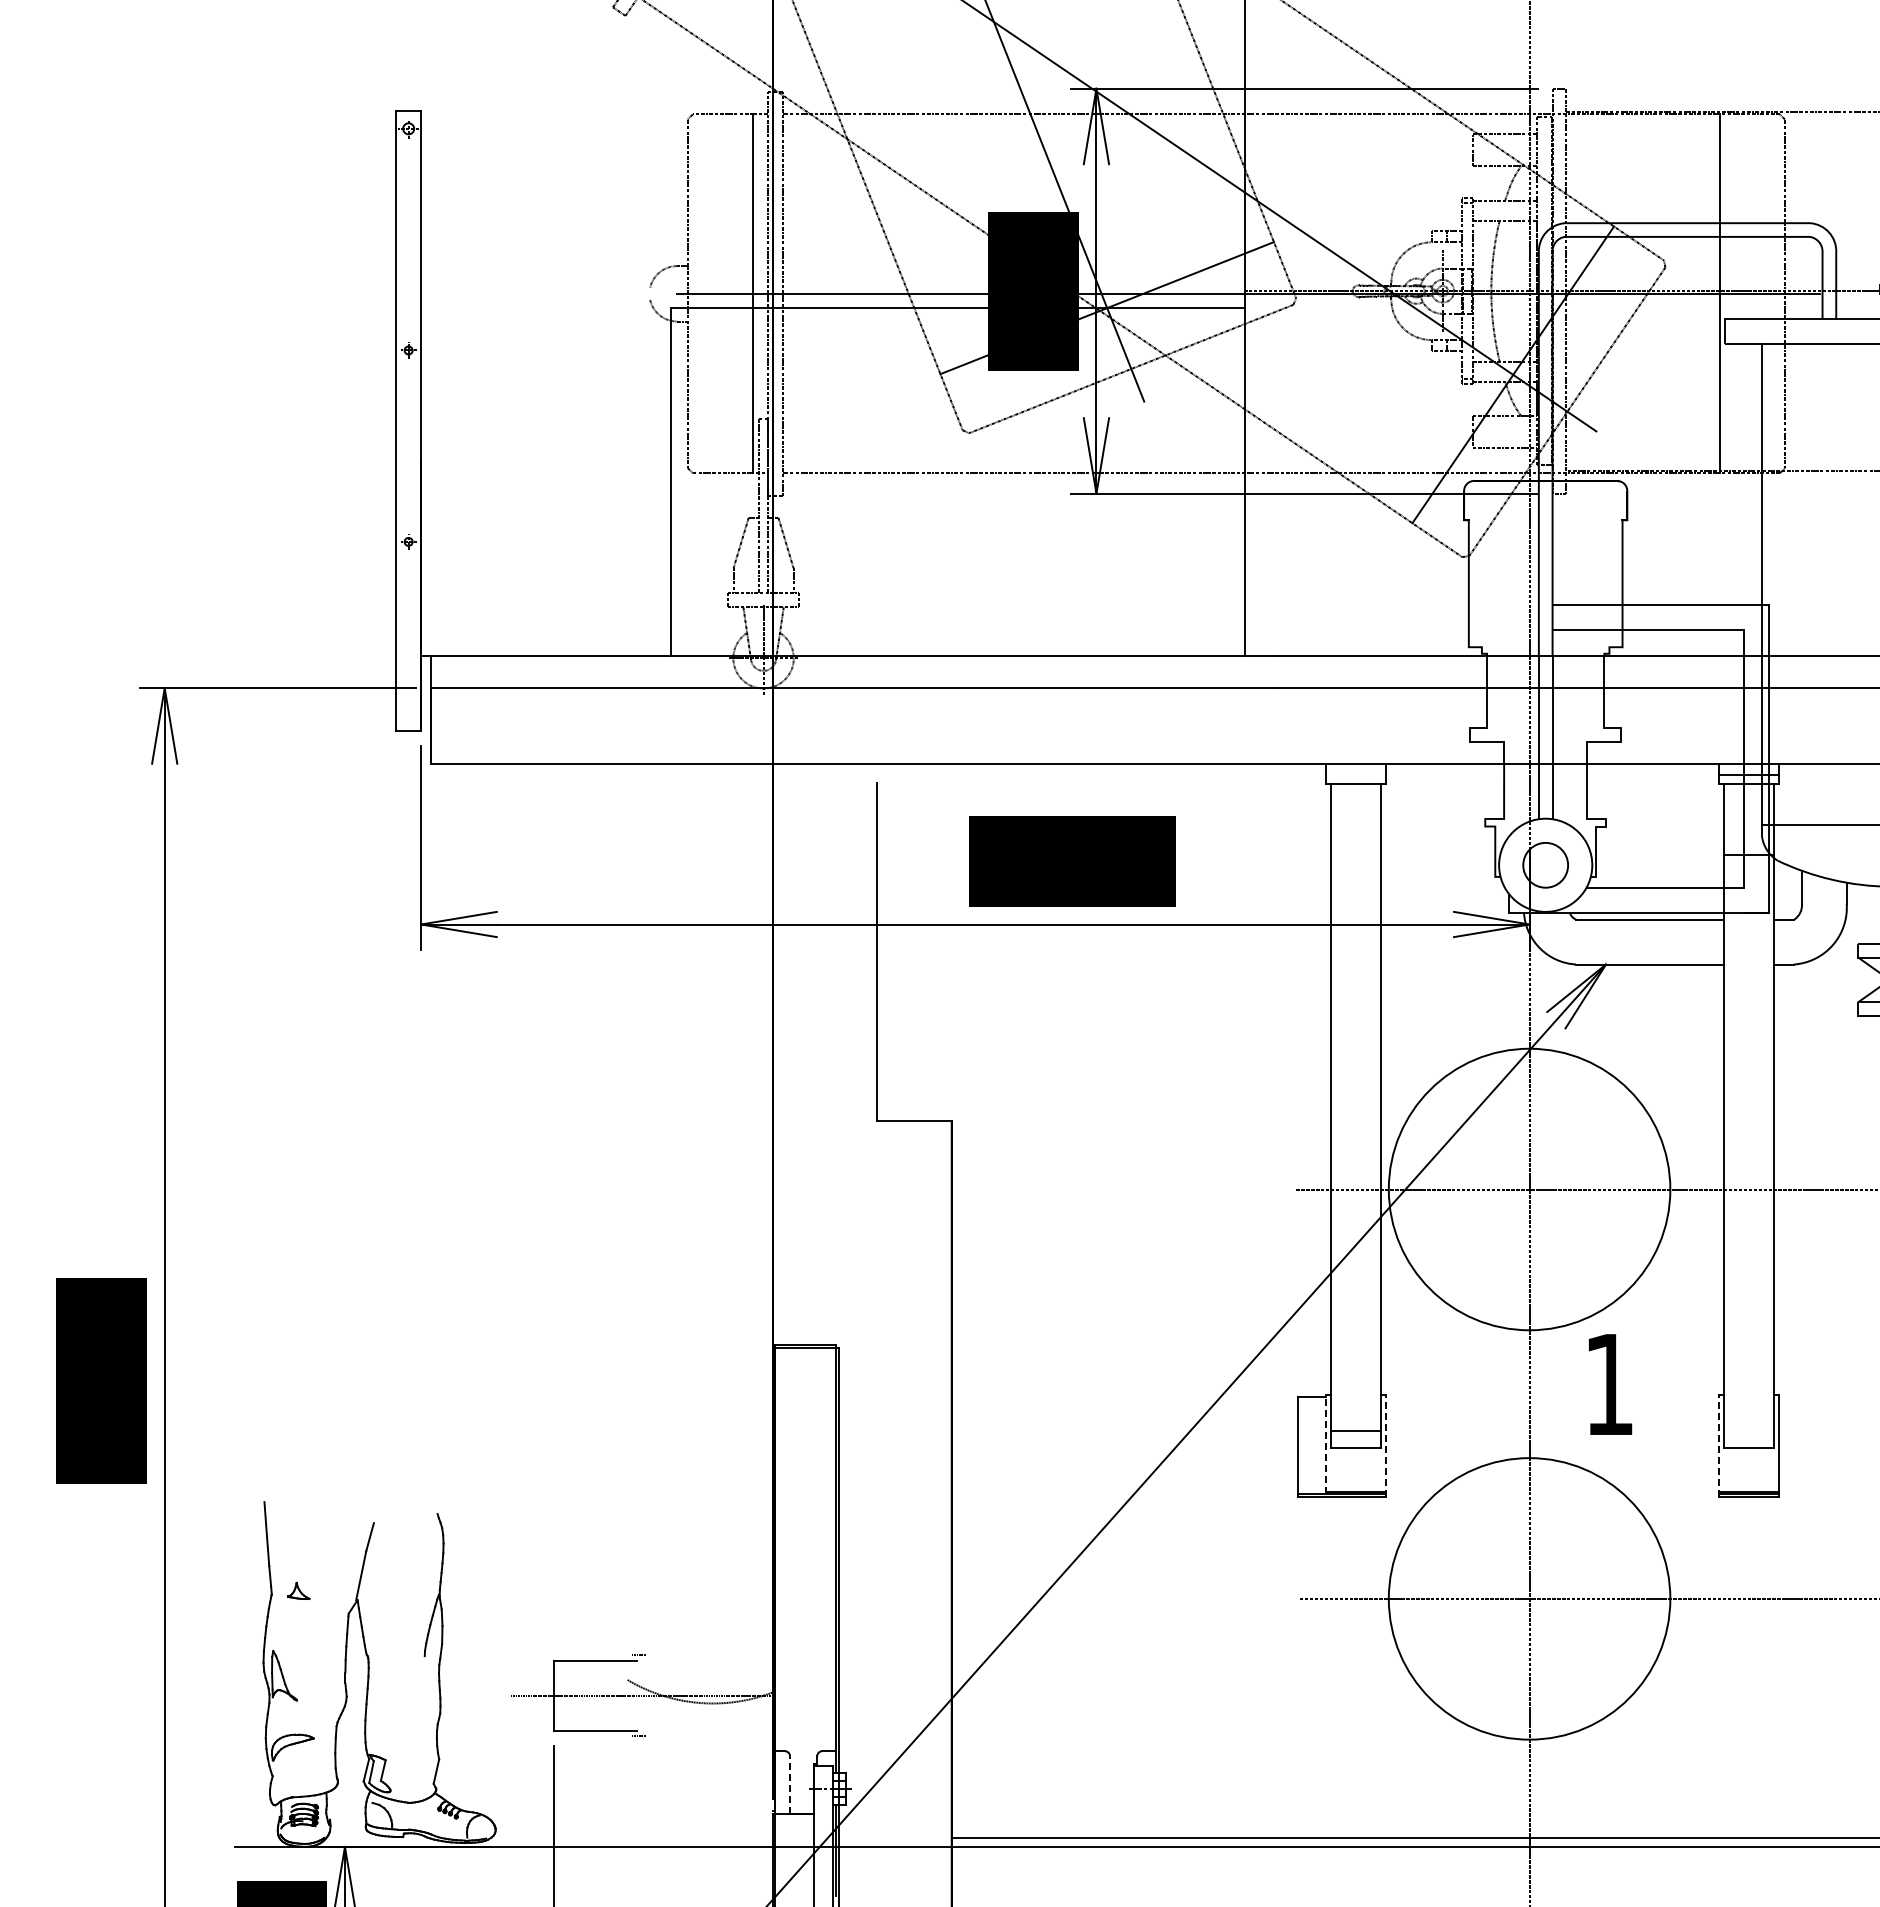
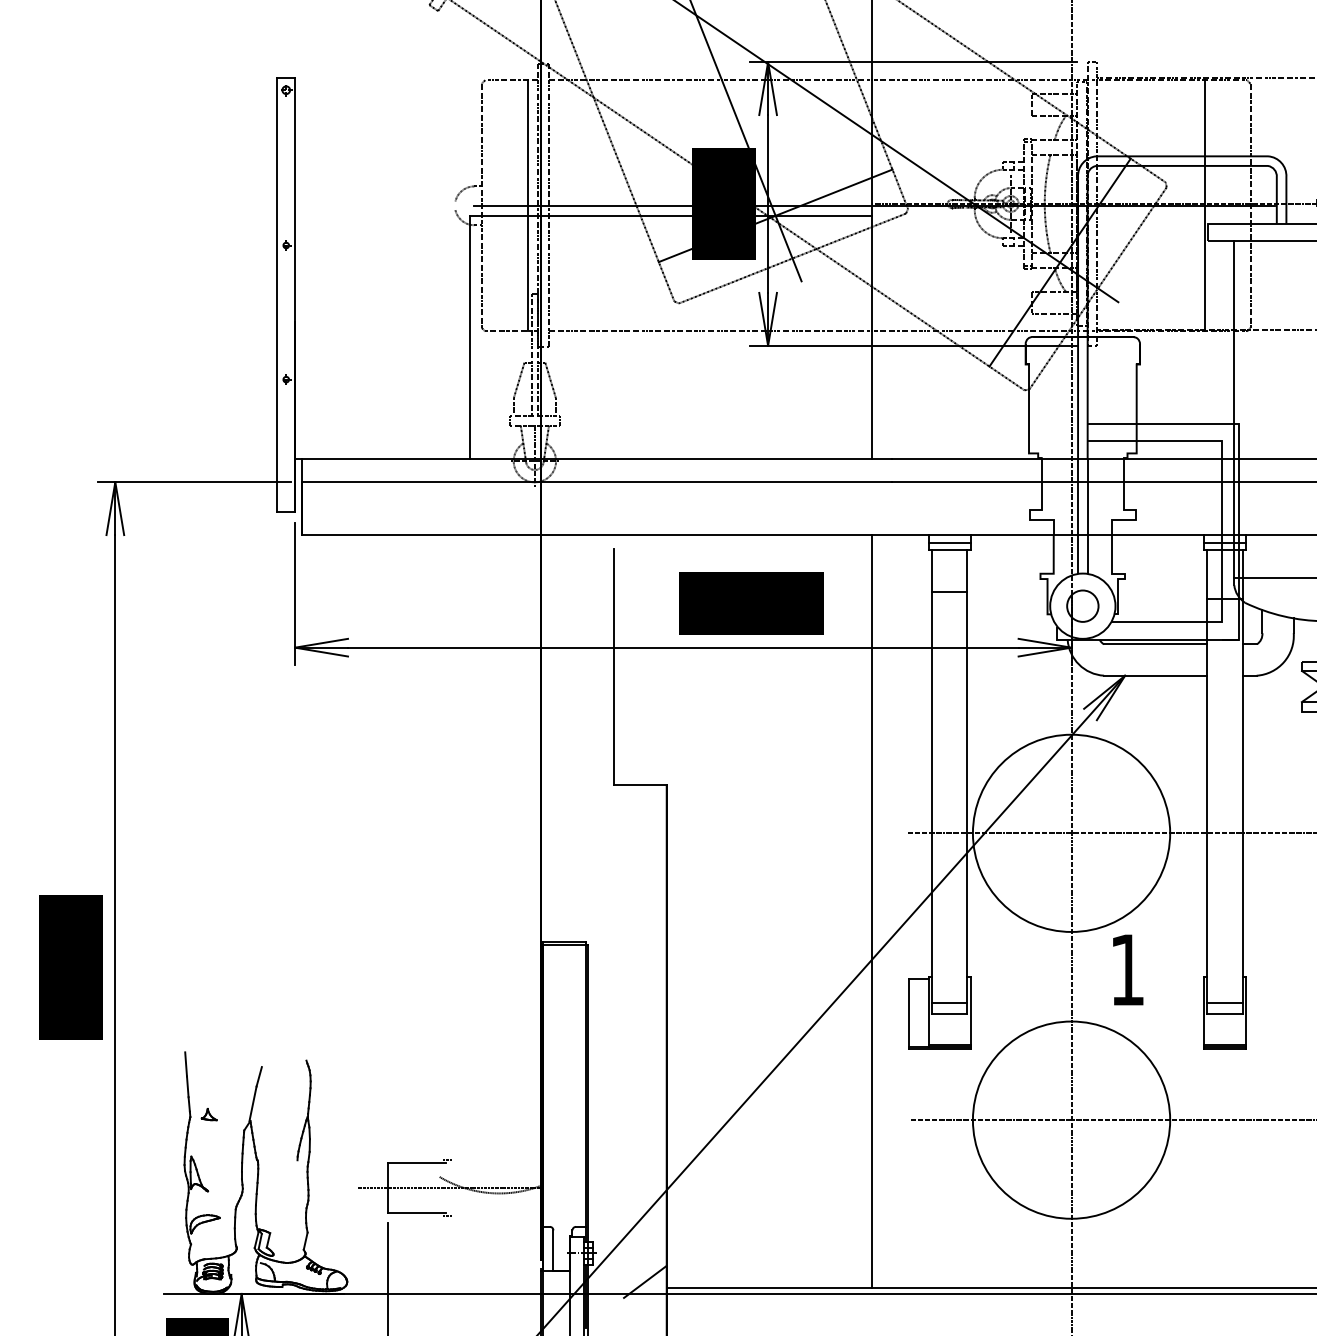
line: (1355, 774) -> (949, 542), added
line: (1355, 844) -> (949, 591), added
line: (1244, 1300) -> (871, 911), added
line: (1748, 1431) -> (1224, 1002), added
line: (1325, 1444) -> (928, 1011), dashed -> solid
line: (1386, 1445) -> (971, 1012), dashed -> solid
line: (1718, 1445) -> (1203, 1012), dashed -> solid
line: (790, 1785) -> (553, 1250), dashed -> solid
line: (920, 1829) -> (644, 1281), added

